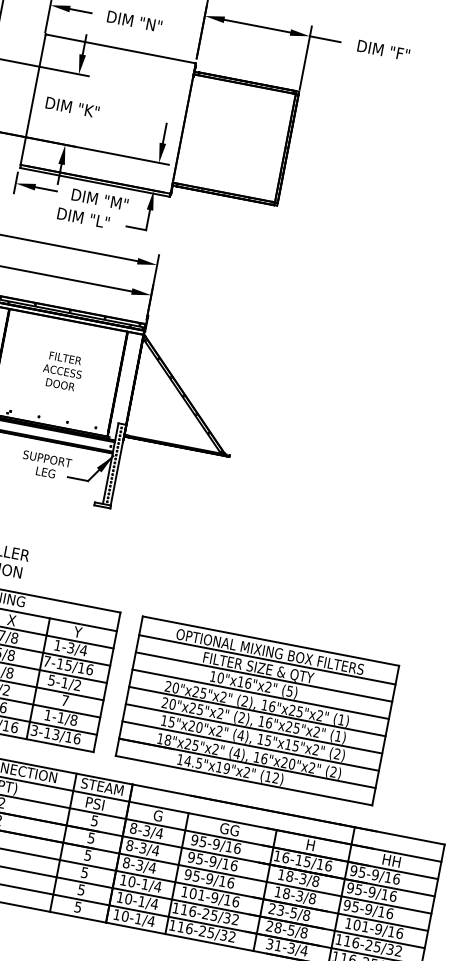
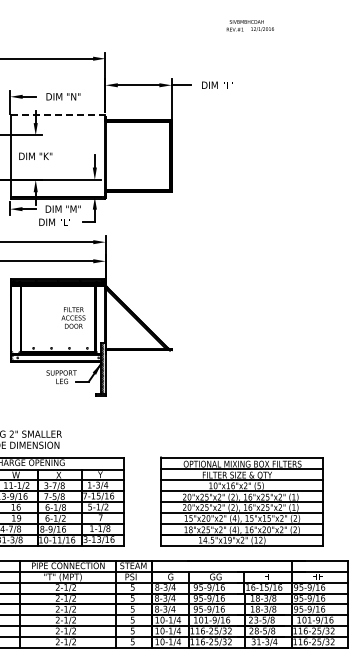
line: (121, 49) -> (58, 115), solid -> dashed
text: (62, 370) -> (73, 317), moved
part: (257, 710) -> (241, 501), moved

